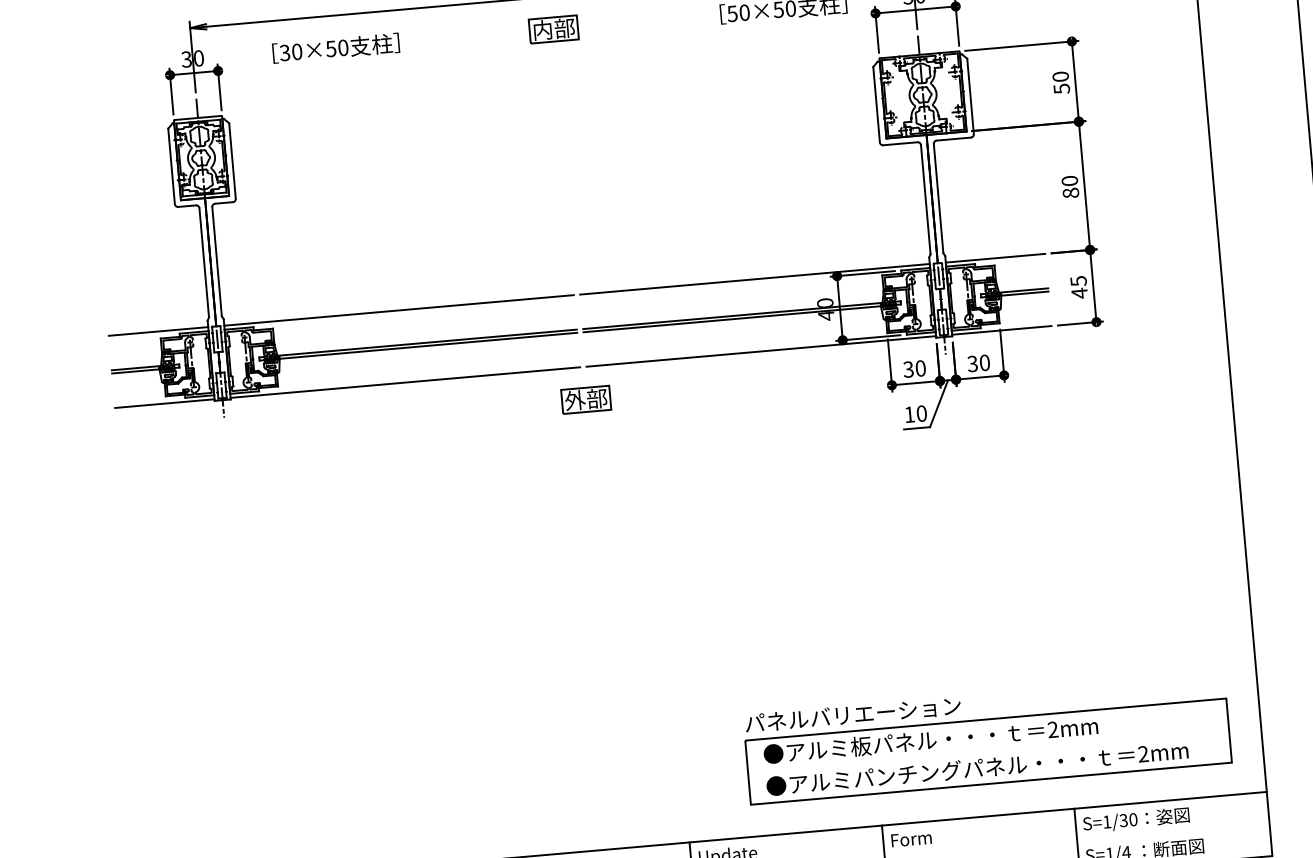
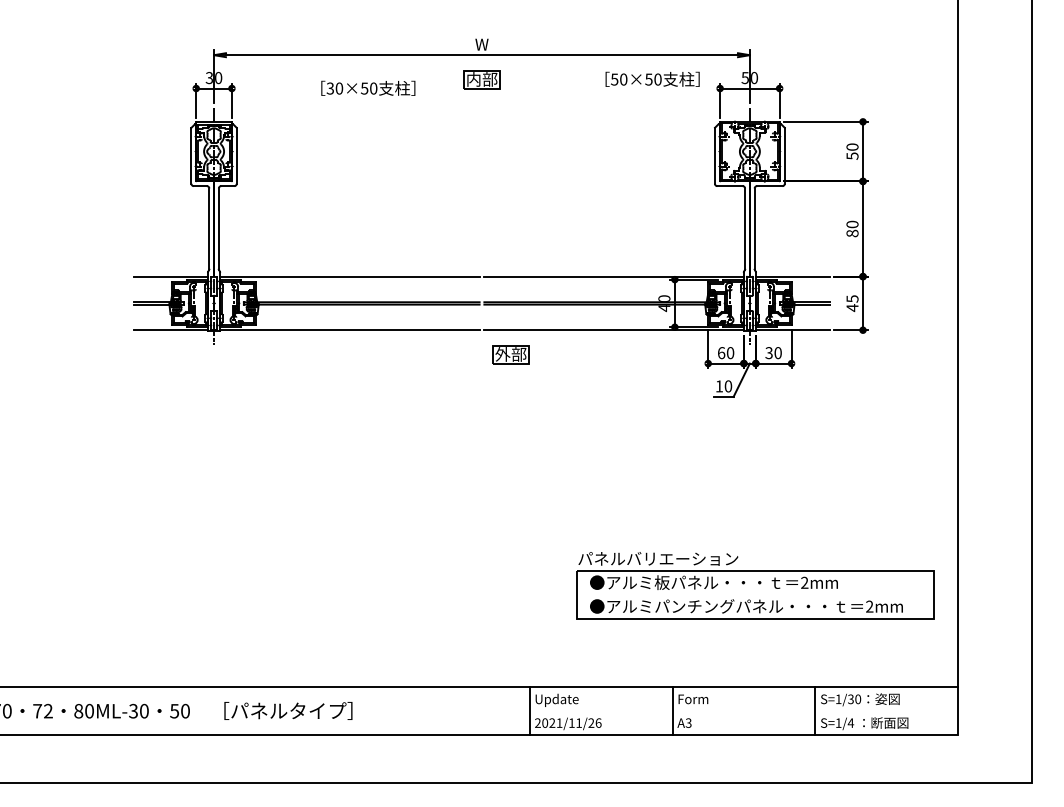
text: (336, 47) -> (368, 87), moved
text: (908, 370) -> (721, 353), 30 -> 60
part: (585, 399) -> (510, 354), moved
part: (987, 739) -> (755, 585), moved

